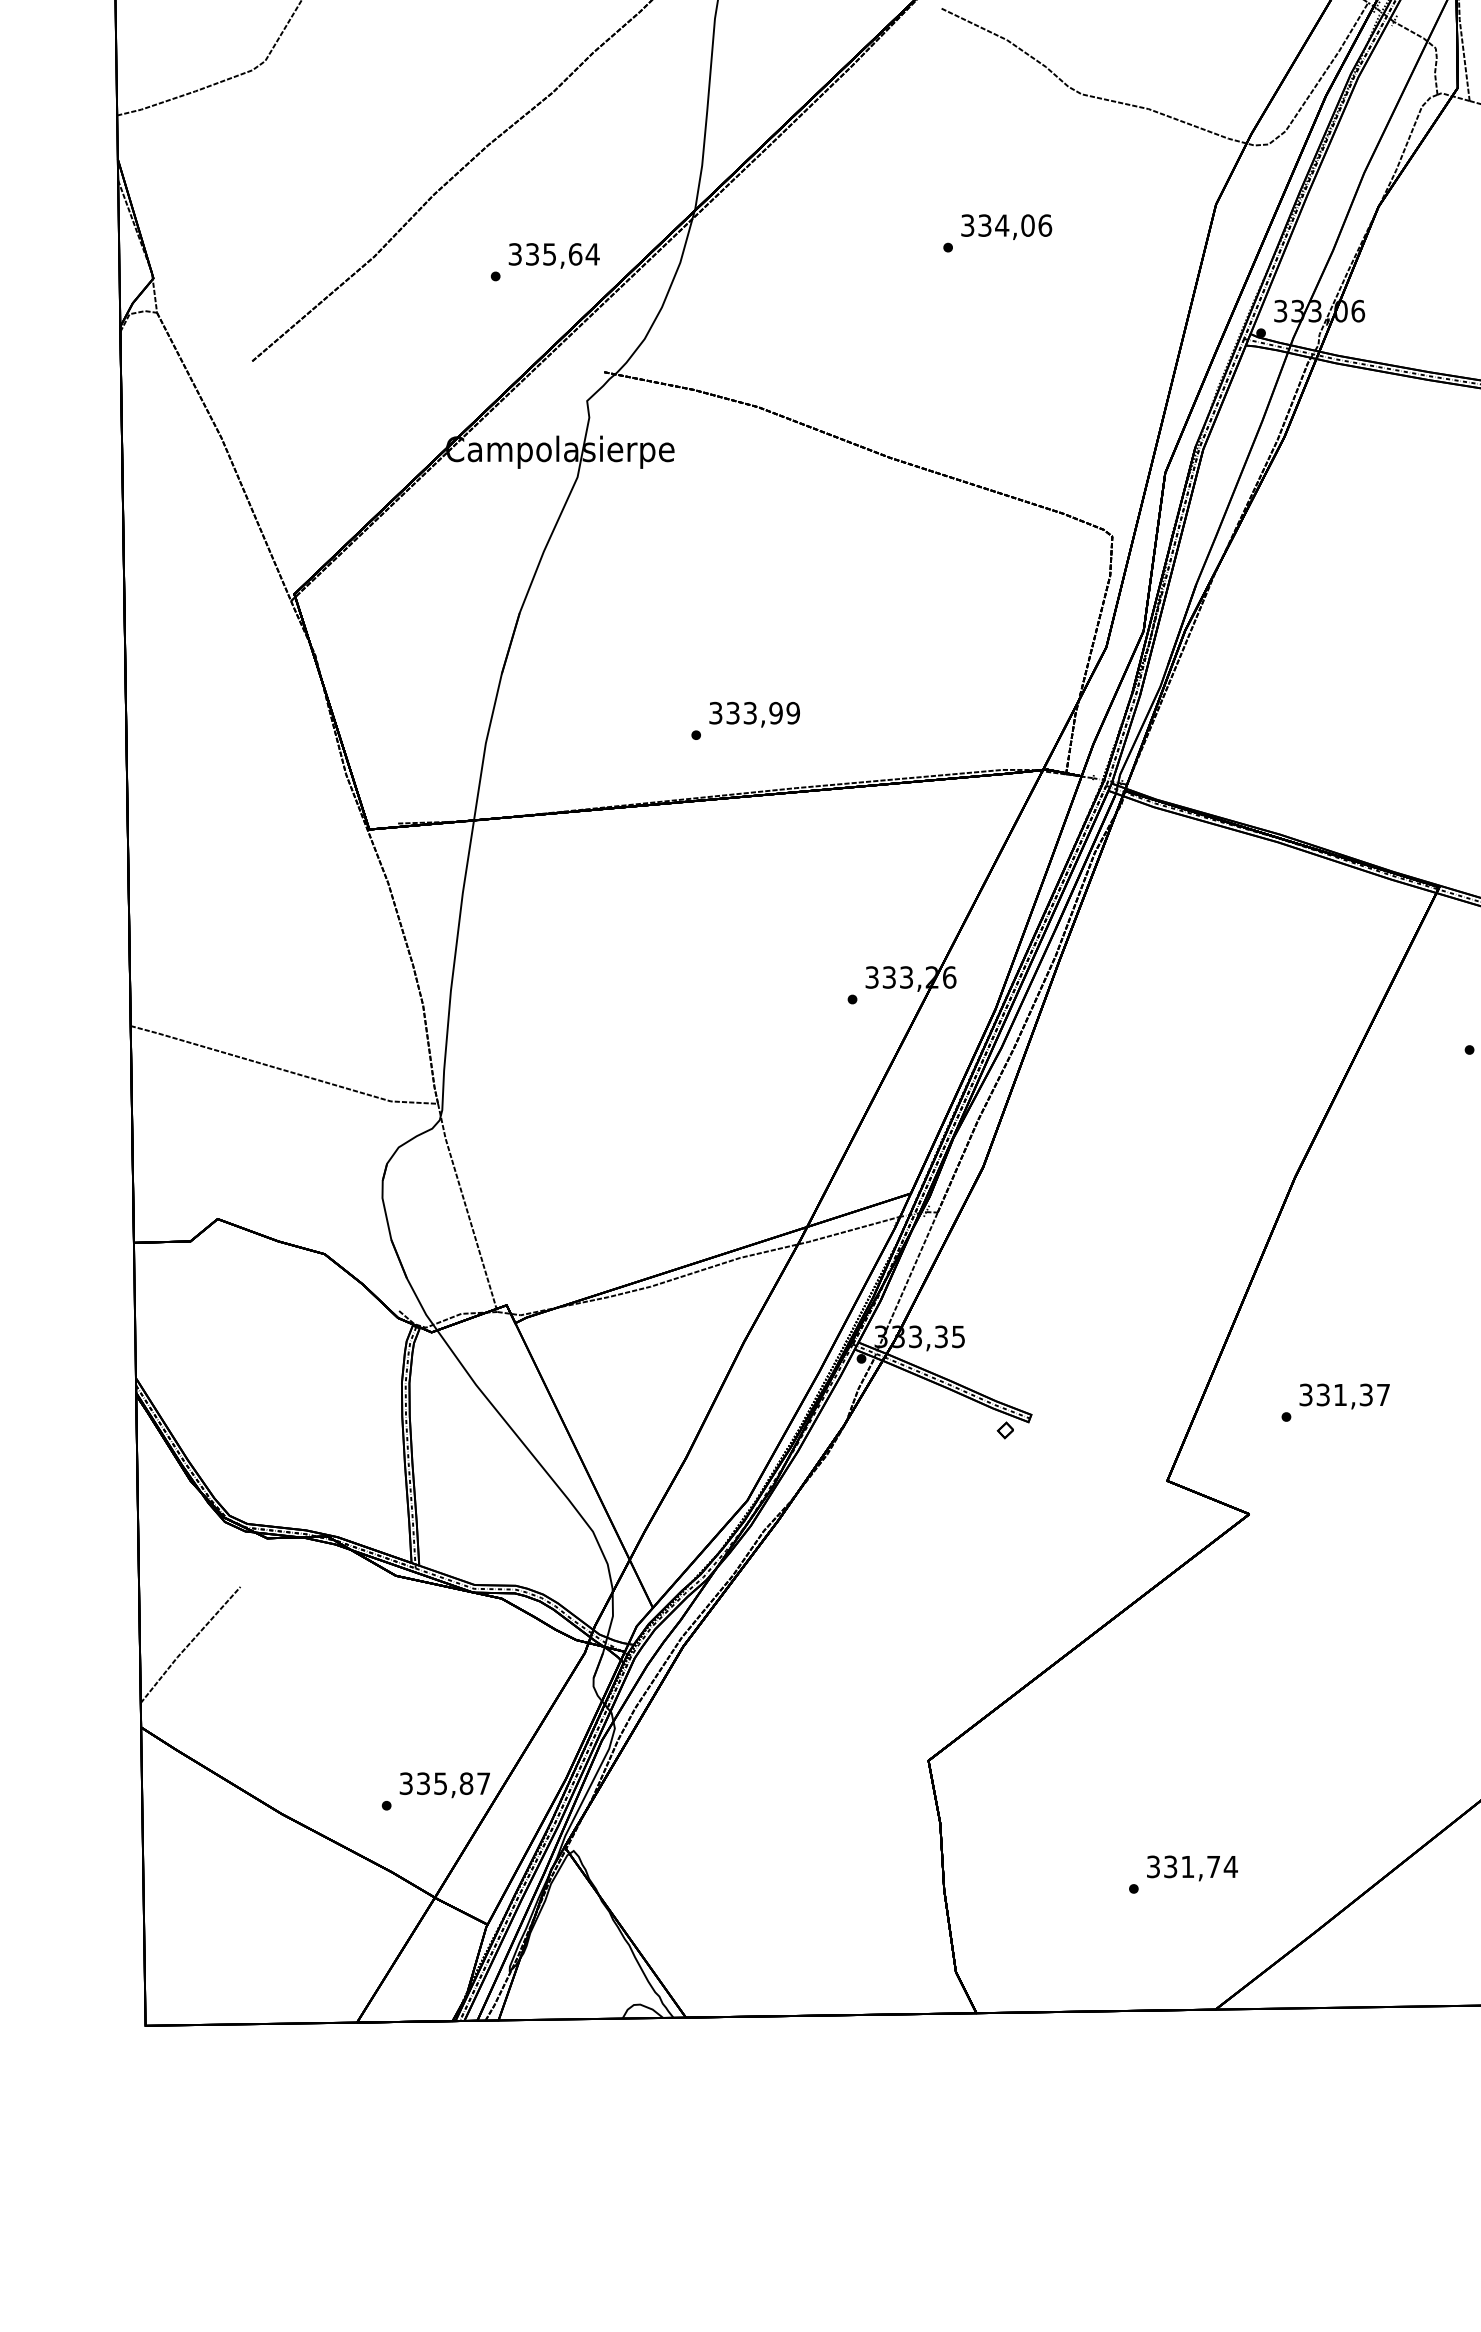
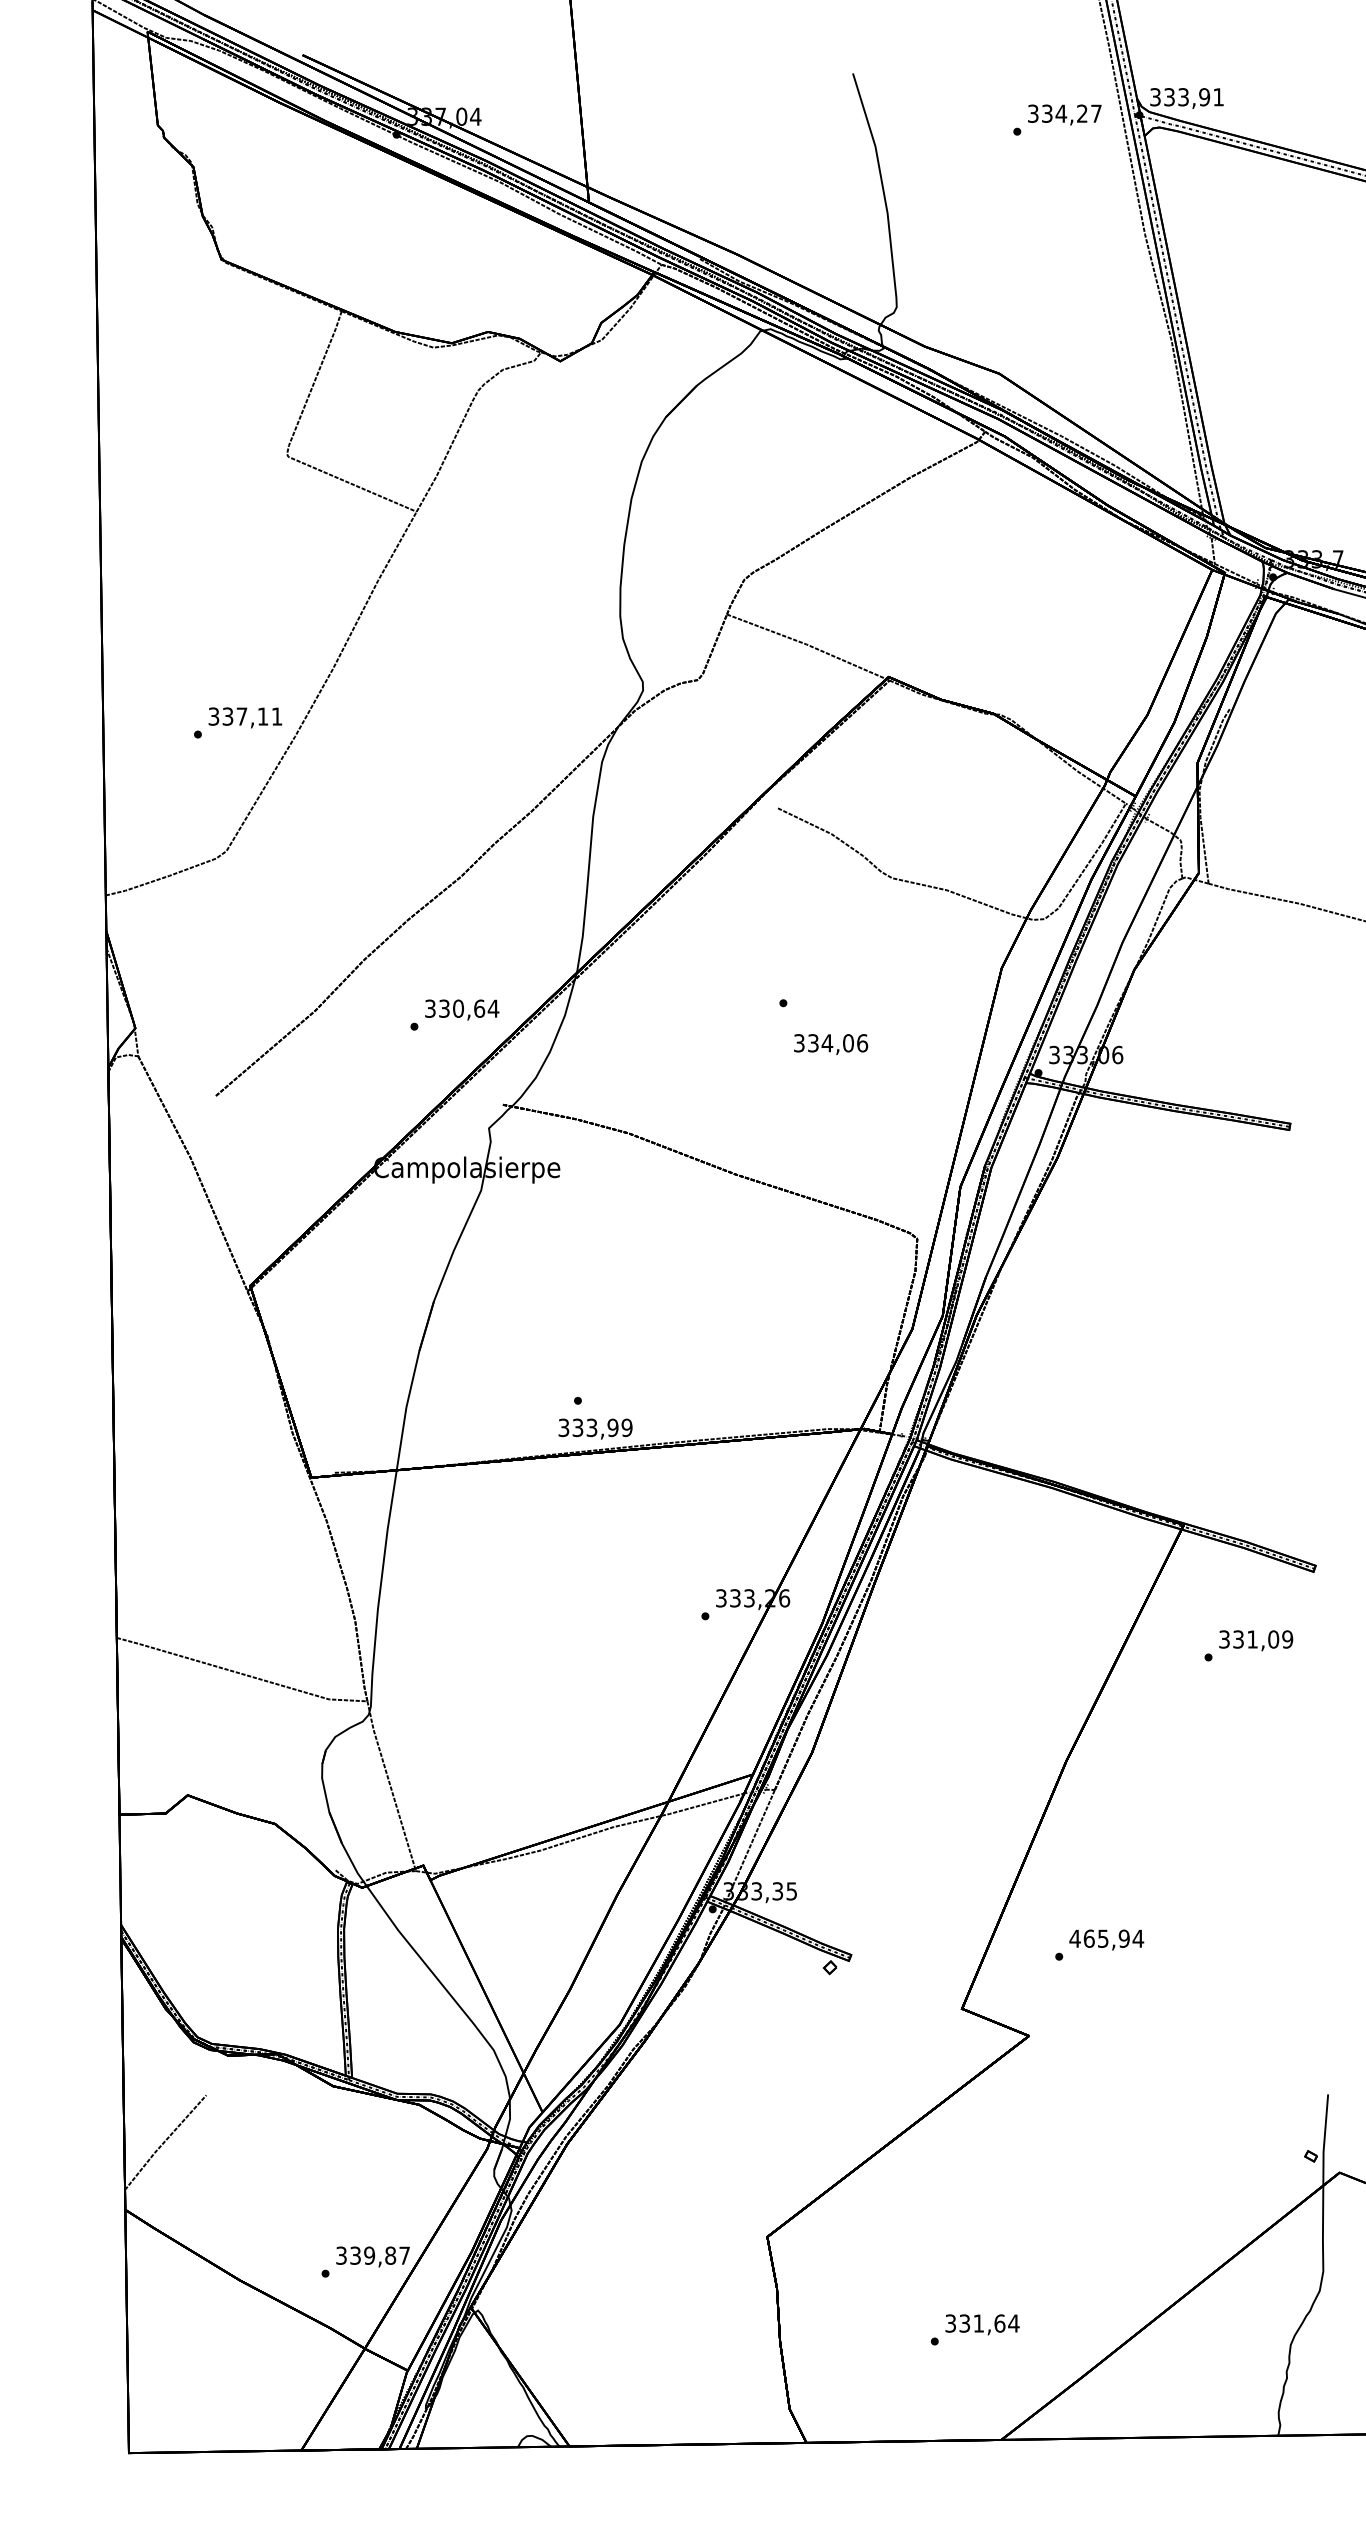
text: (1007, 227) -> (831, 1044), moved
text: (549, 254) -> (458, 1008), 335,64 -> 330,64
text: (754, 713) -> (595, 1428), moved
text: (1344, 1394) -> (1106, 1938), 331,37 -> 465,94
text: (440, 1783) -> (369, 2255), 335,87 -> 339,87
text: (1213, 1866) -> (999, 2323), 331,74 -> 331,64

